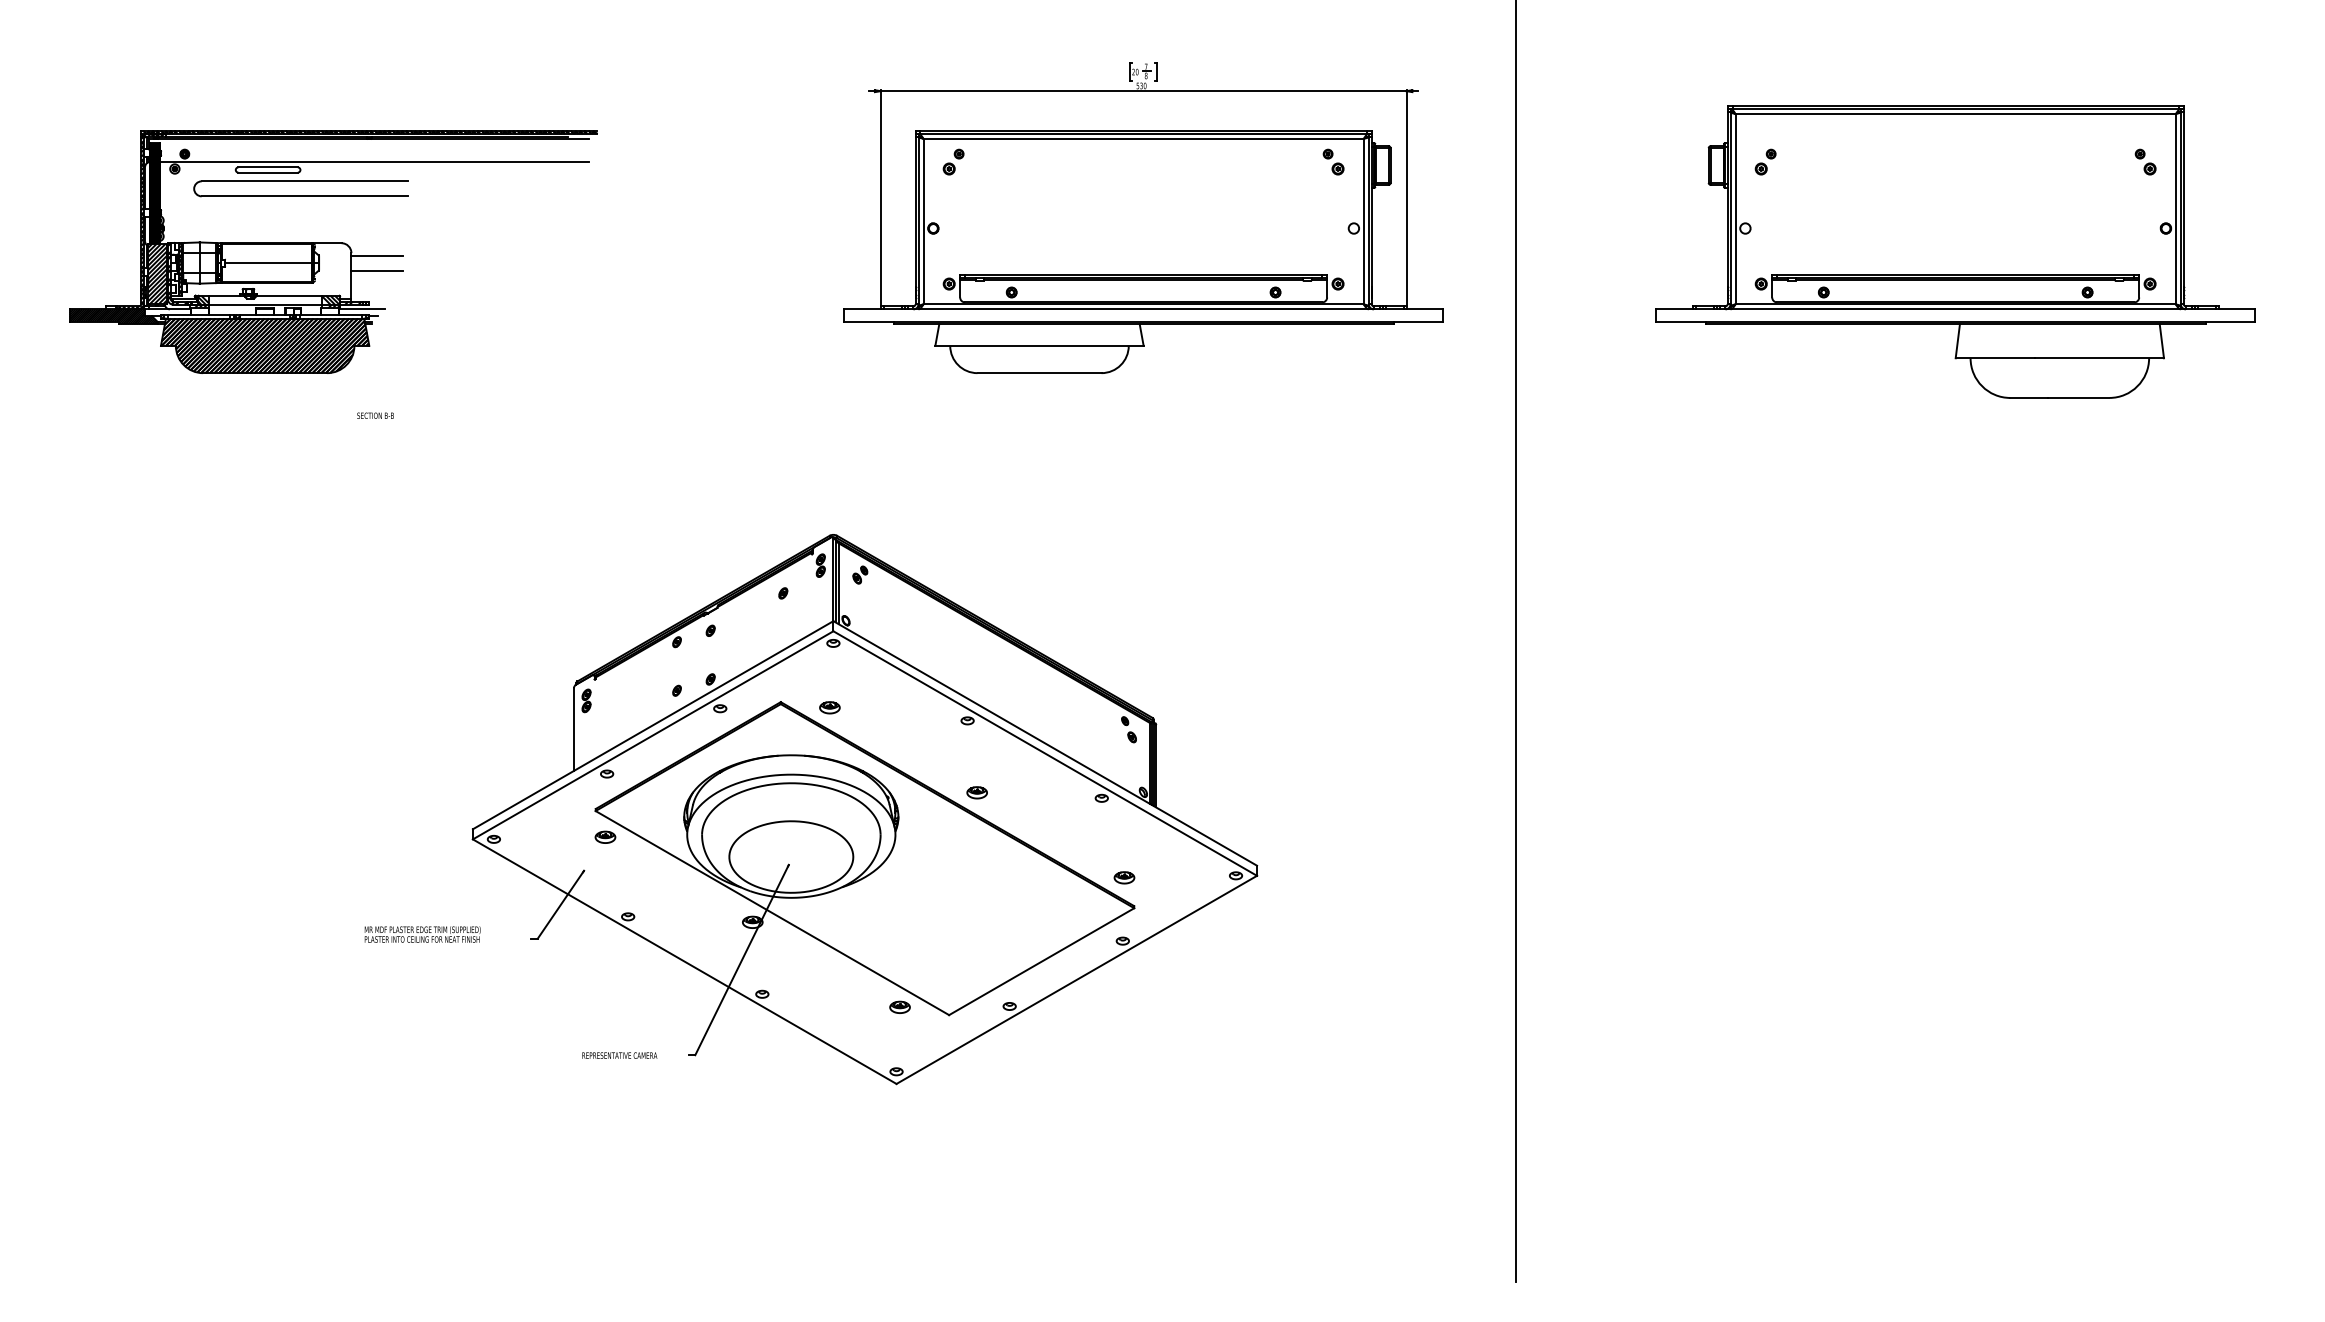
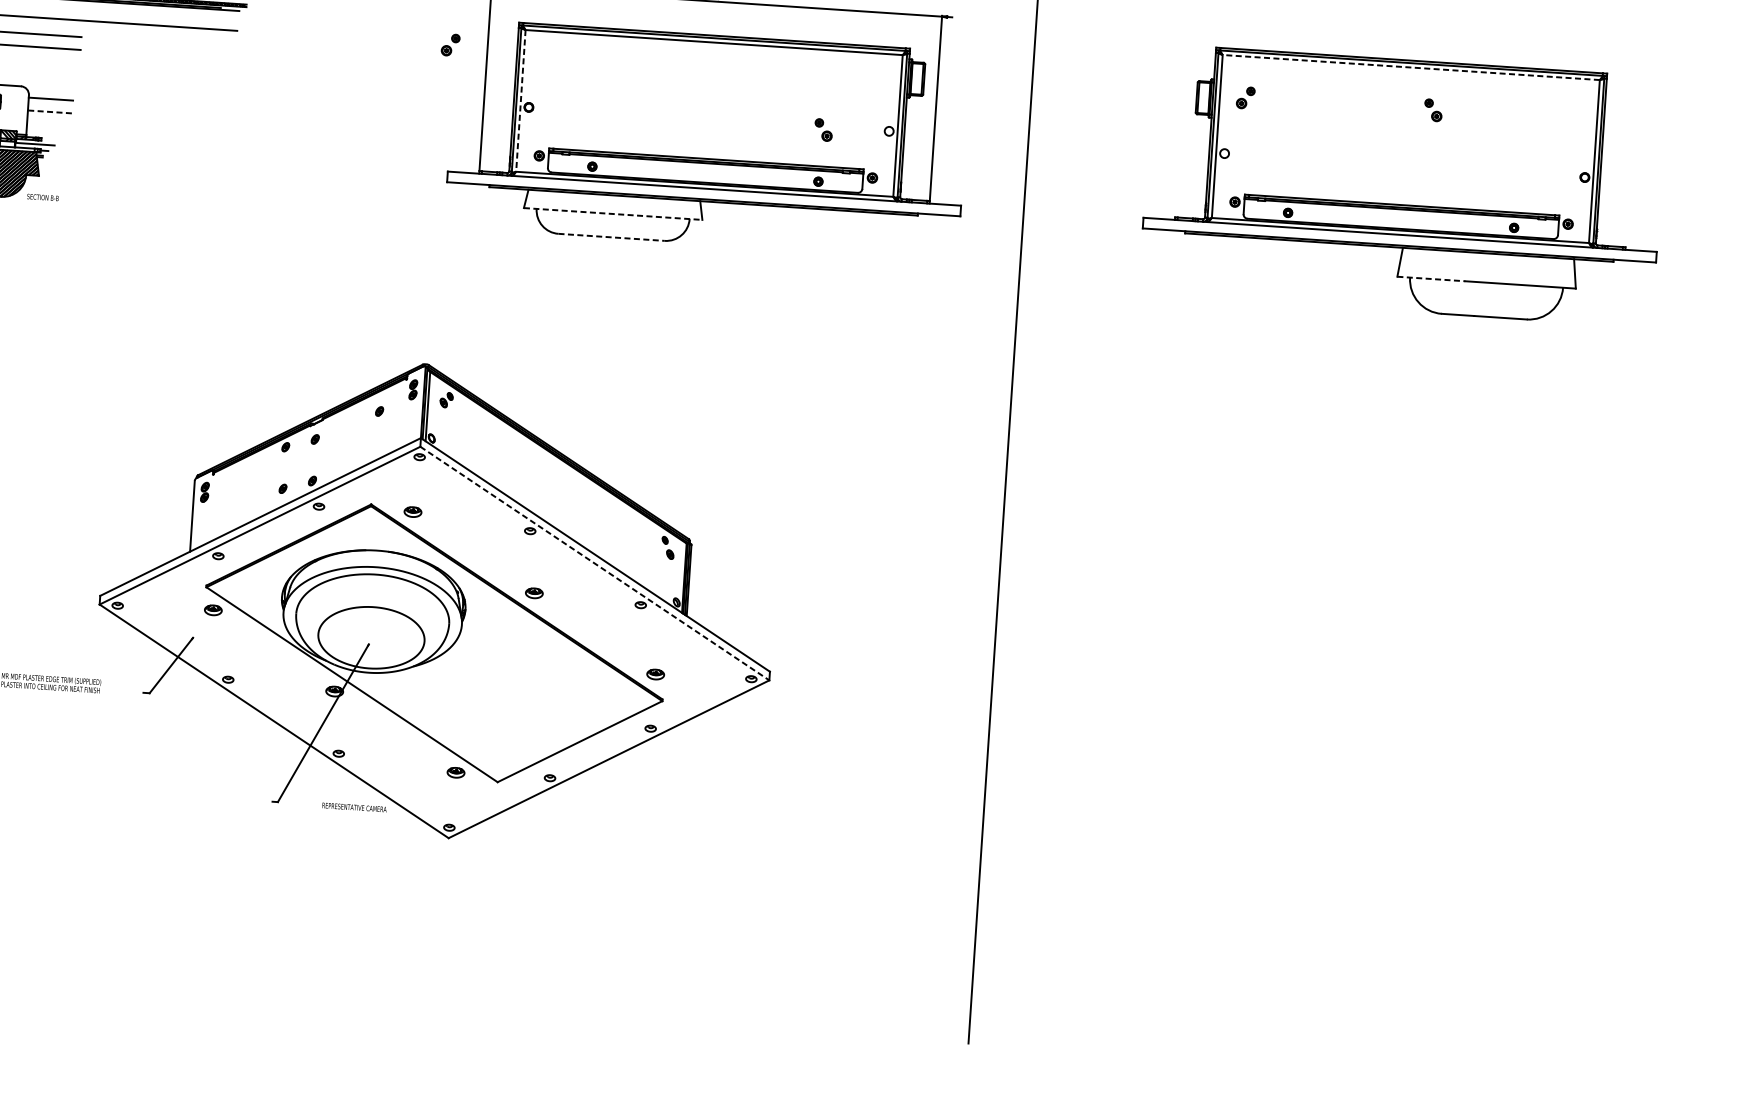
line: (1955, 114) -> (1411, 67), solid -> dashed
part: (953, 161) -> (450, 44), moved
part: (1333, 161) -> (823, 129), moved
part: (2145, 161) -> (1433, 109), moved
line: (923, 221) -> (520, 100), solid -> dashed
line: (377, 270) -> (50, 111), solid -> dashed
line: (1040, 345) -> (614, 213), solid -> dashed
line: (1995, 358) -> (1431, 279), solid -> dashed
line: (1039, 373) -> (611, 237), solid -> dashed
text: (375, 415) -> (42, 197), moved
line: (1045, 753) -> (595, 563), solid -> dashed
text: (619, 1055) -> (354, 807), moved

